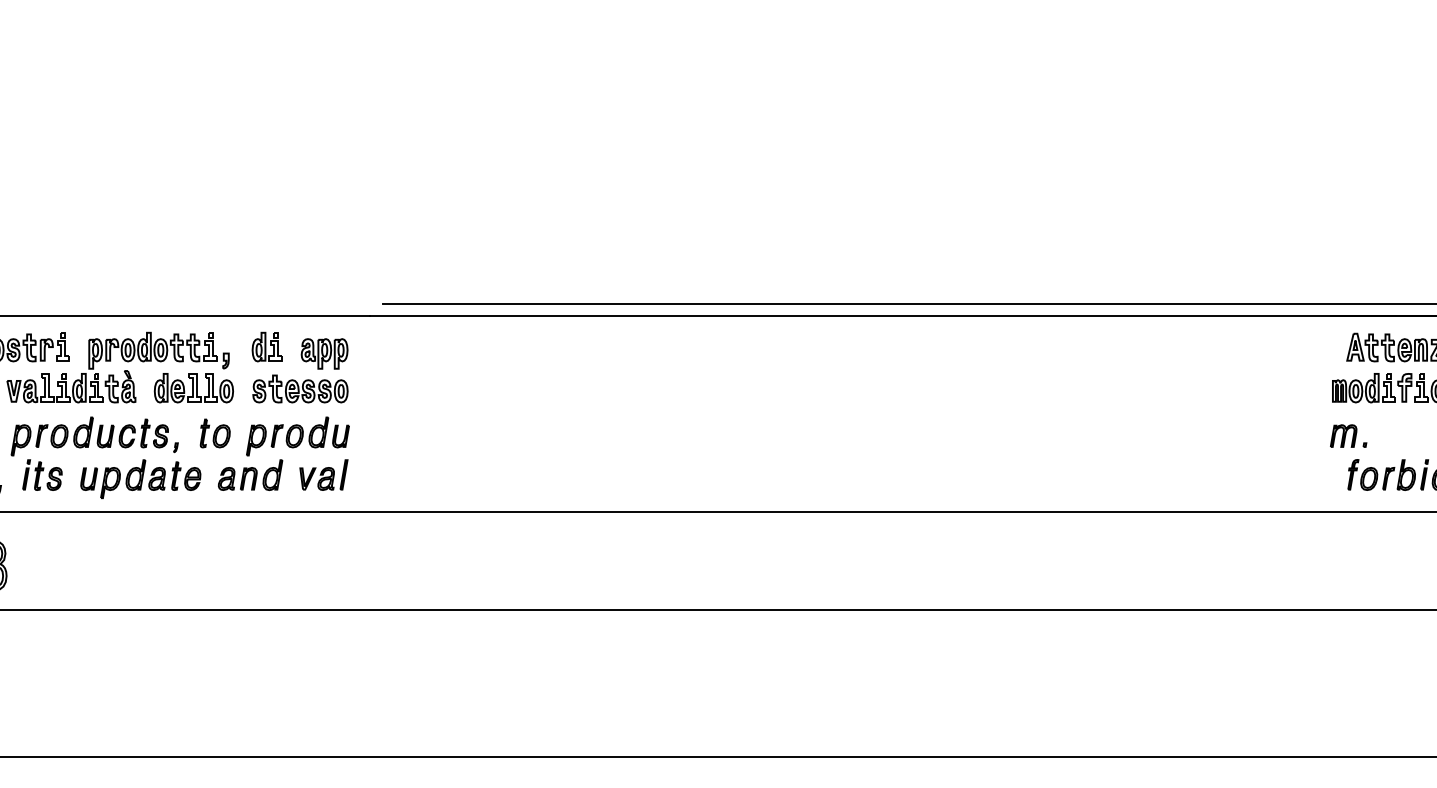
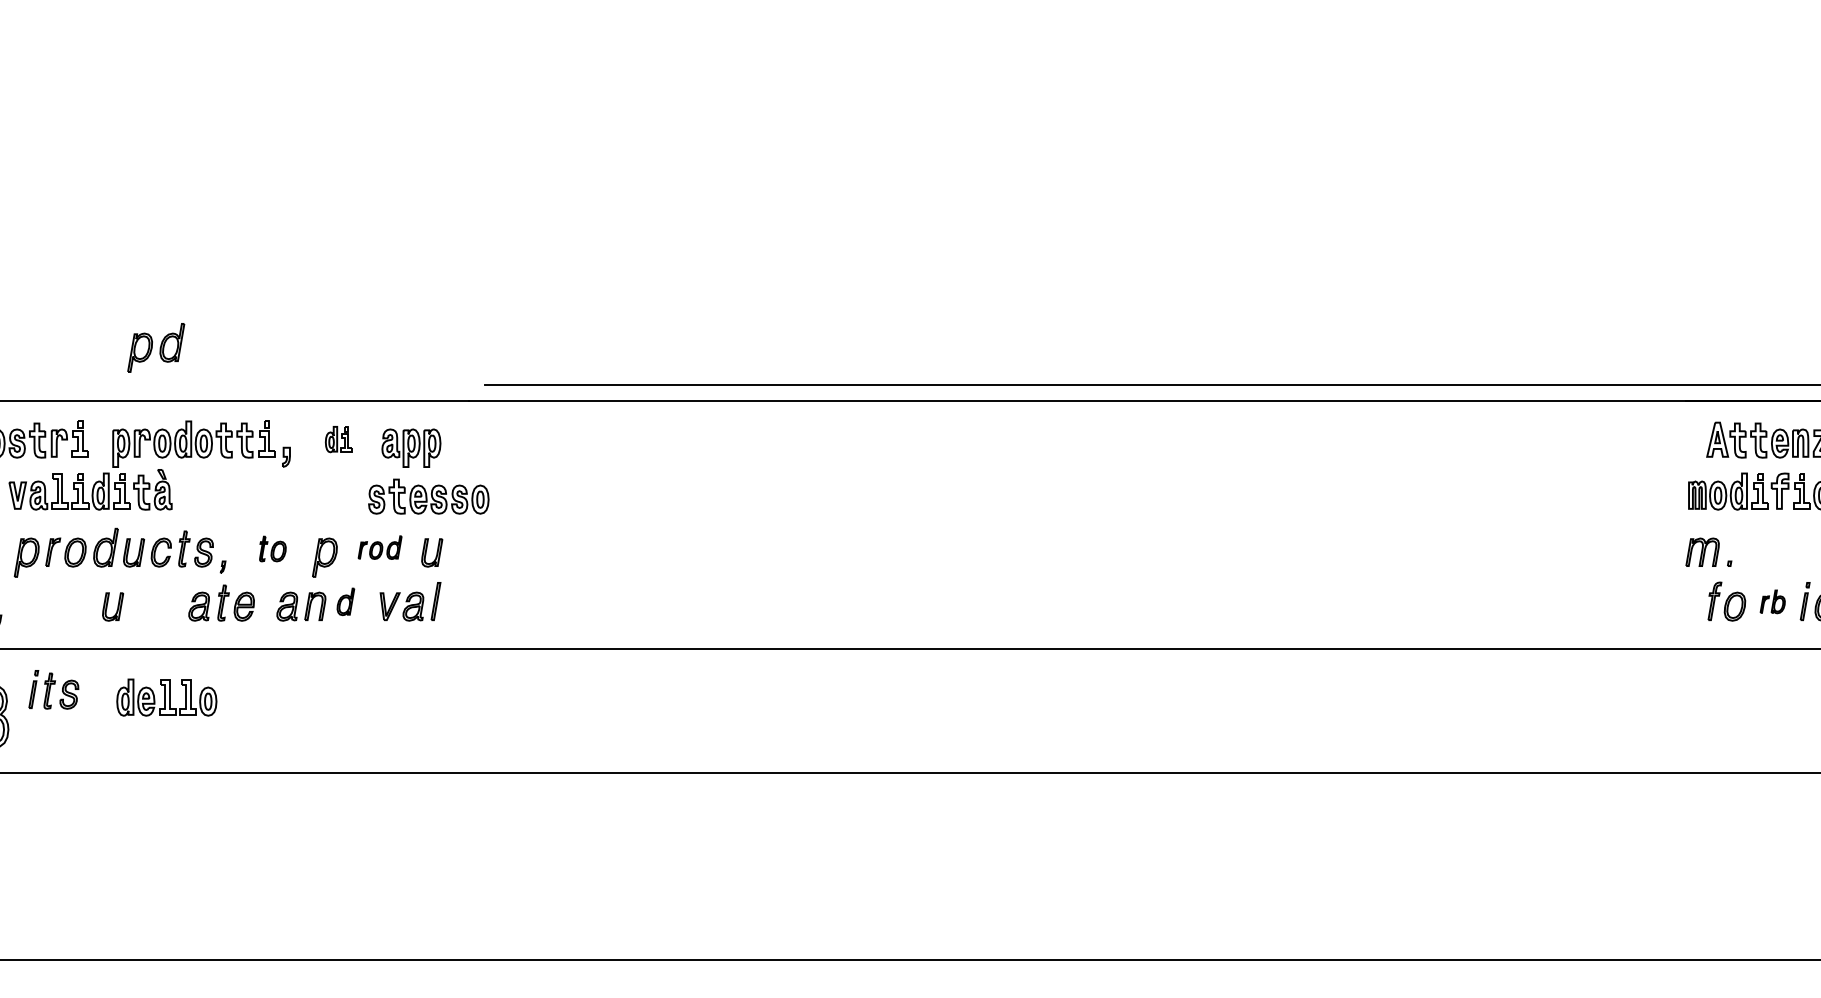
part: (267, 347) -> (338, 439), size x0.7
part: (193, 388) -> (166, 697), moved
part: (300, 388) -> (428, 496), moved
part: (299, 432) -> (379, 547), size x0.6
part: (214, 433) -> (272, 548), size x0.7
part: (42, 474) -> (53, 689), moved
part: (272, 474) -> (345, 601), size x0.7
part: (1398, 474) -> (1772, 601), size x0.6
part: (123, 478) -> (156, 347), moved

